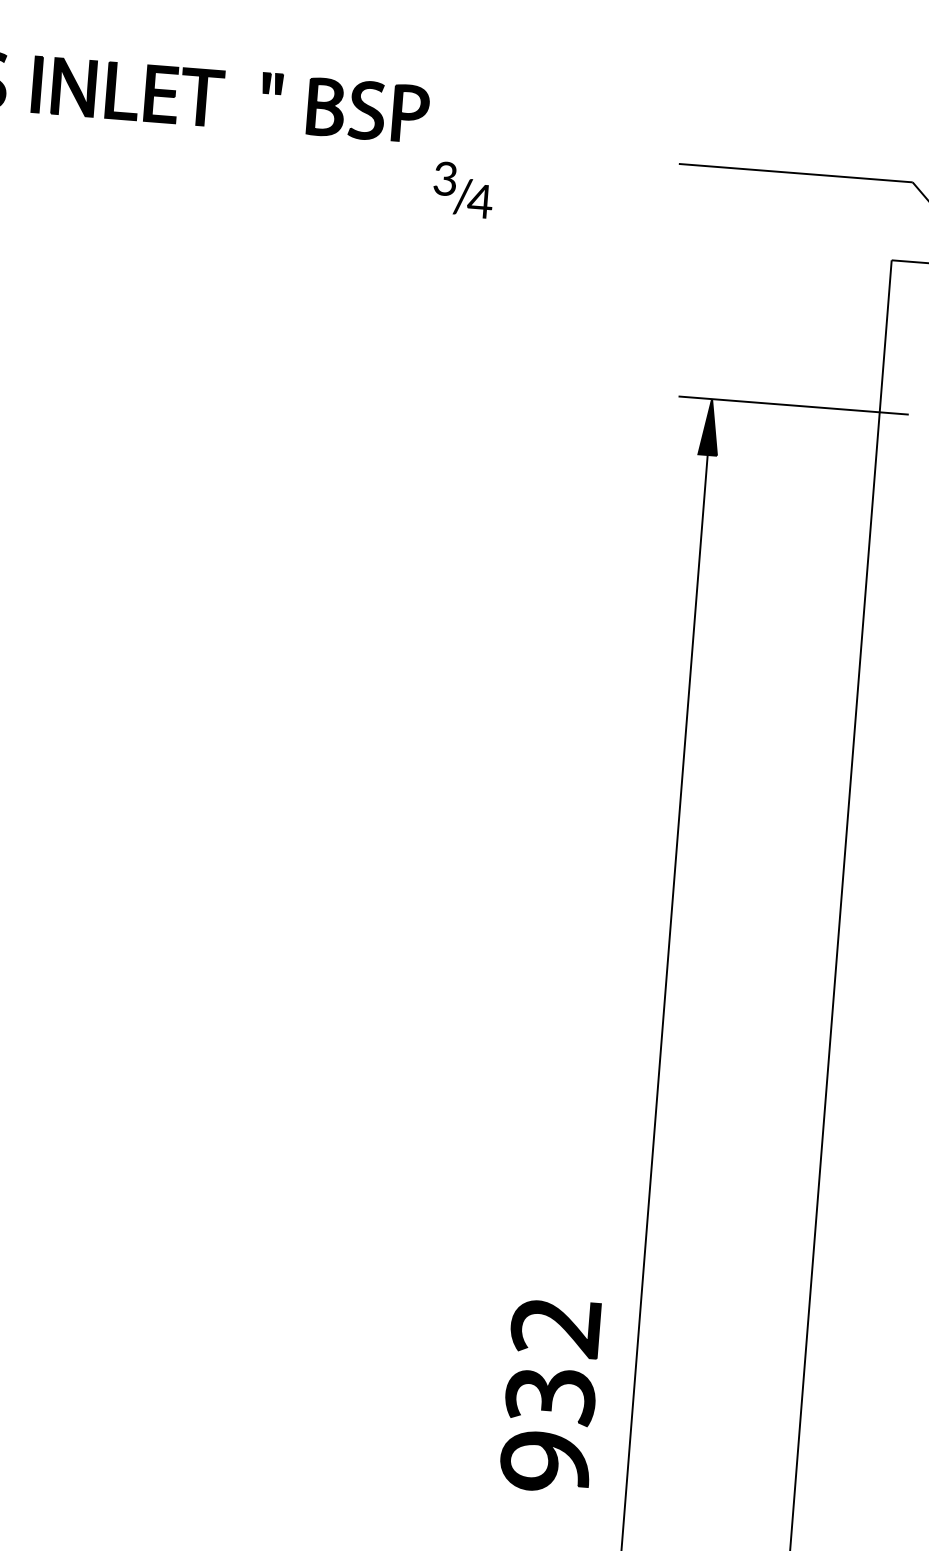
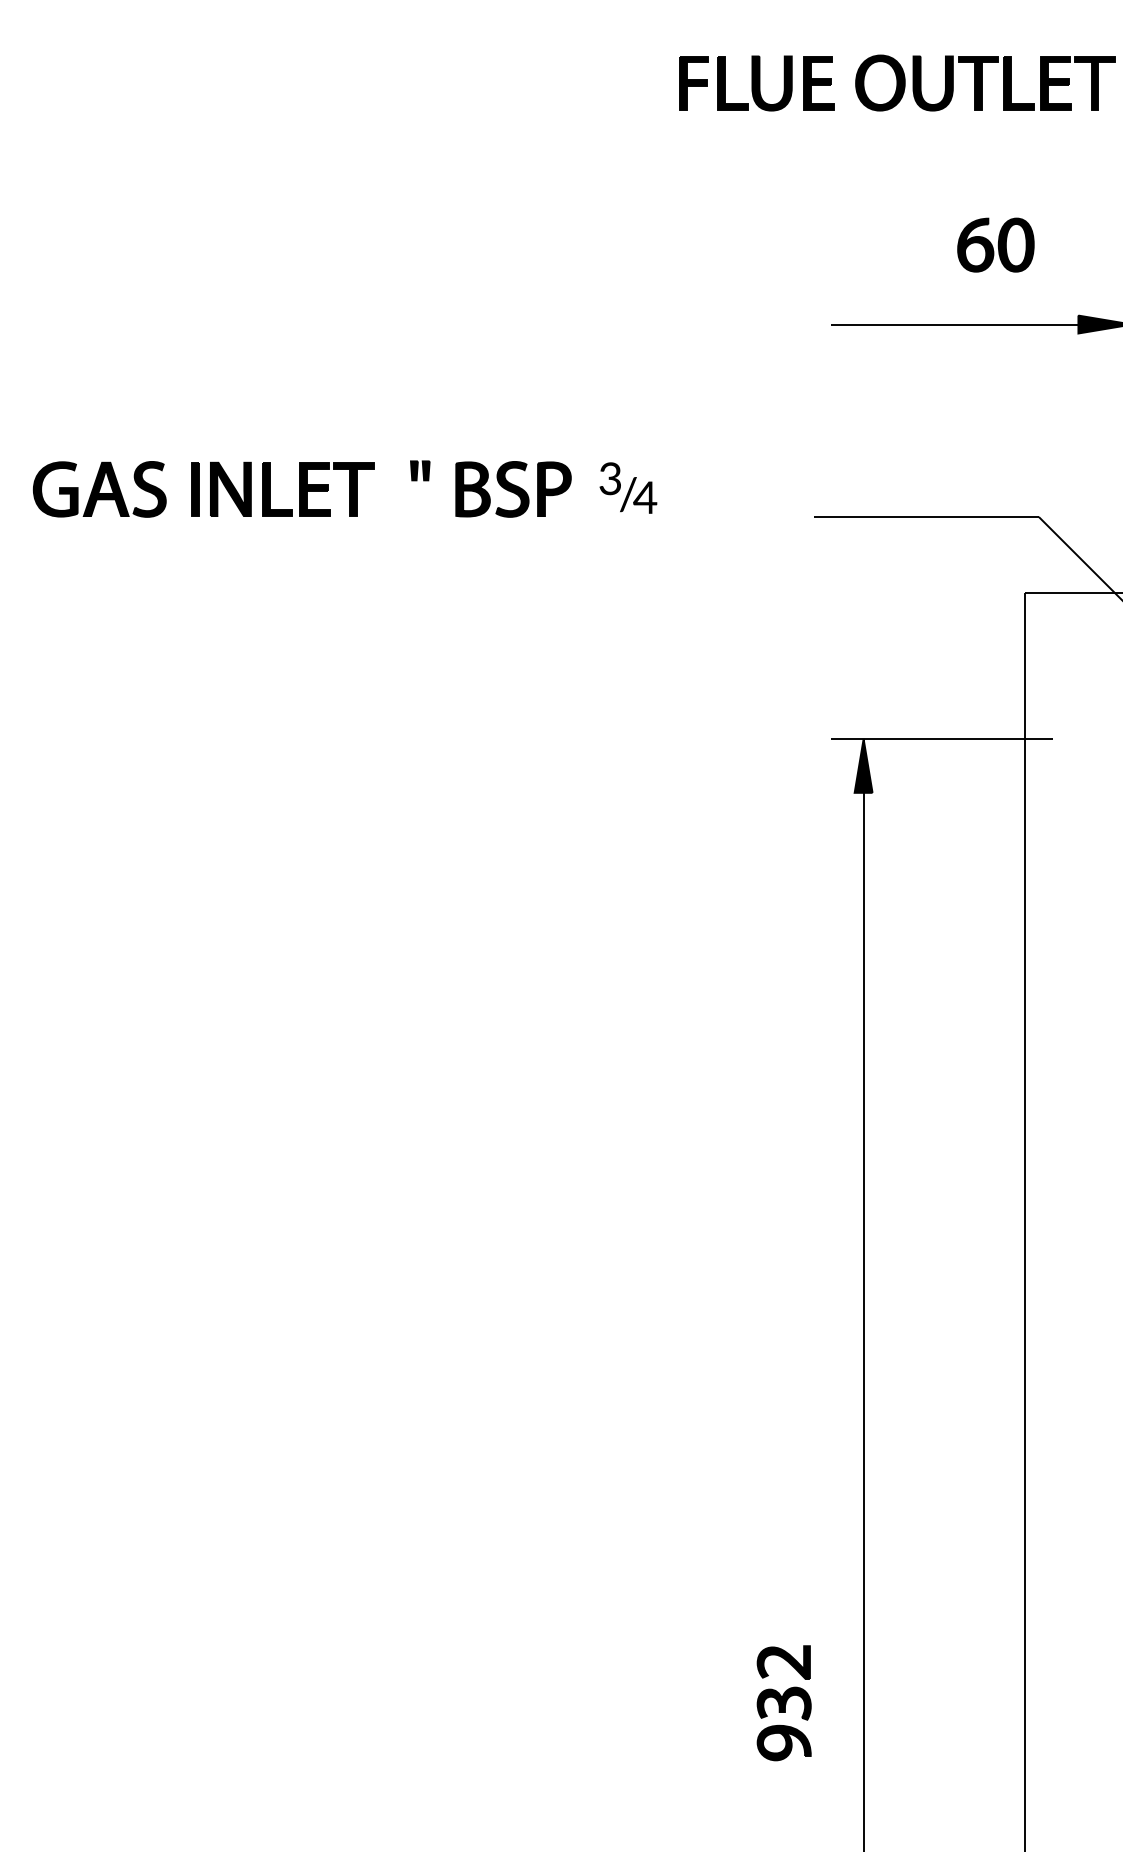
text: (463, 189) -> (628, 487), moved
part: (549, 1396) -> (783, 1703), size x0.62

